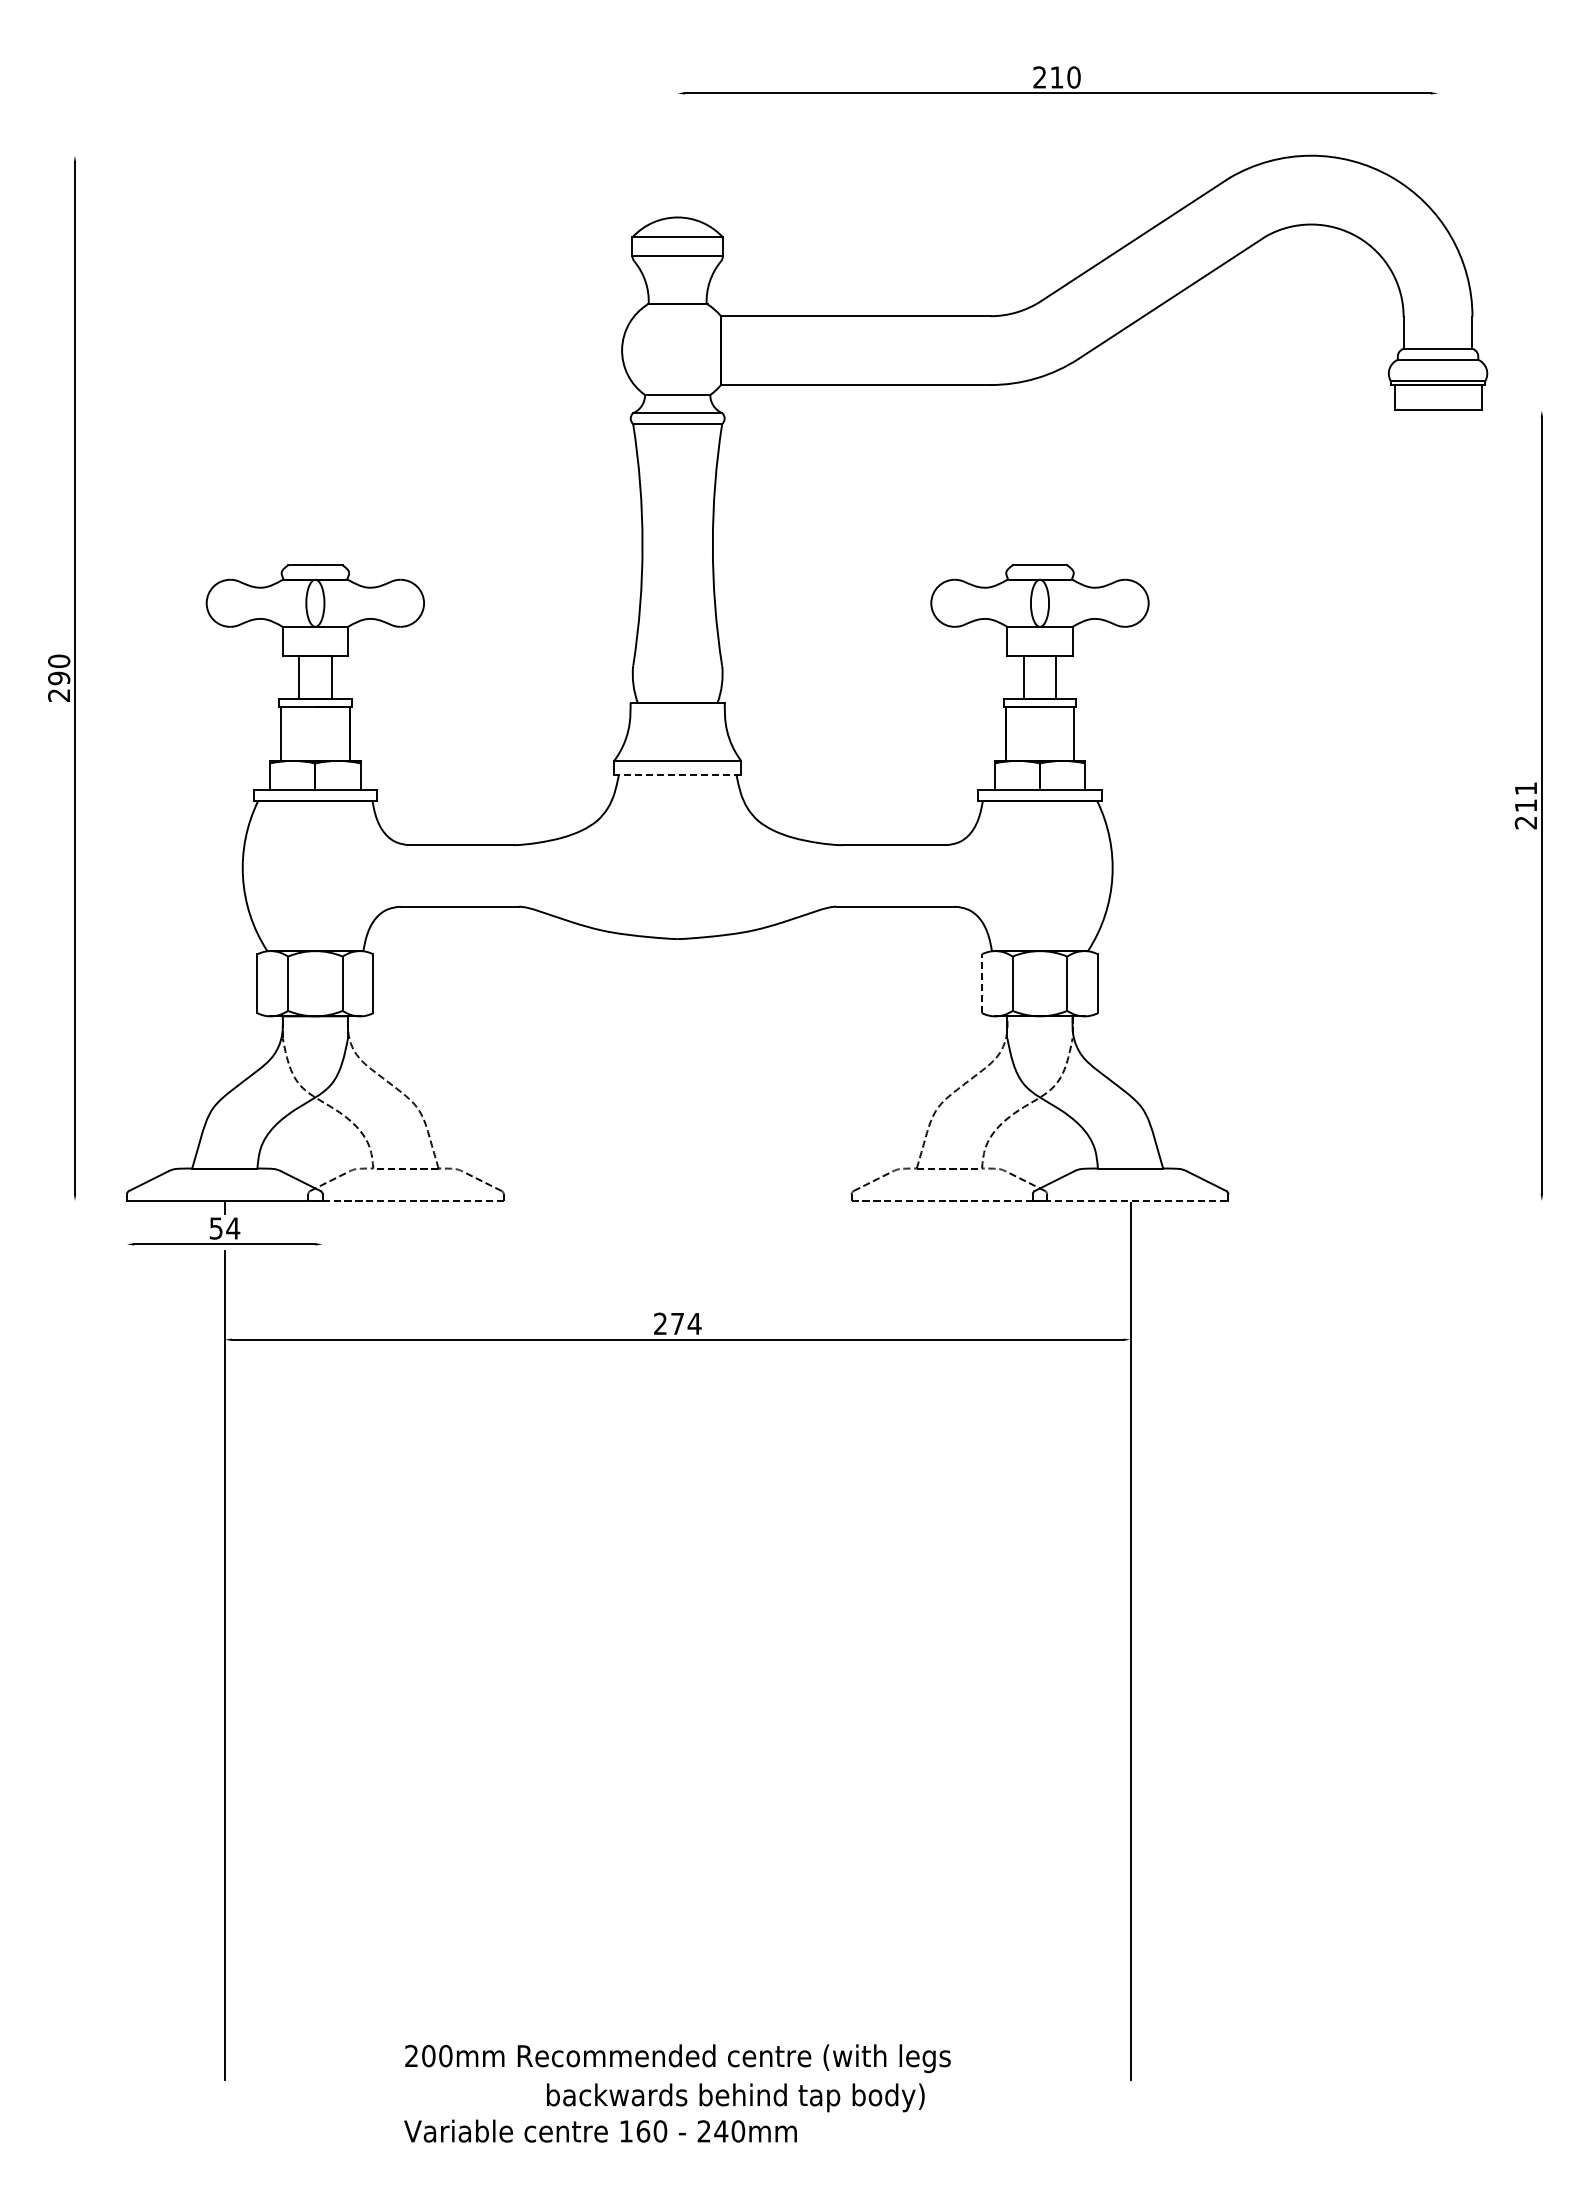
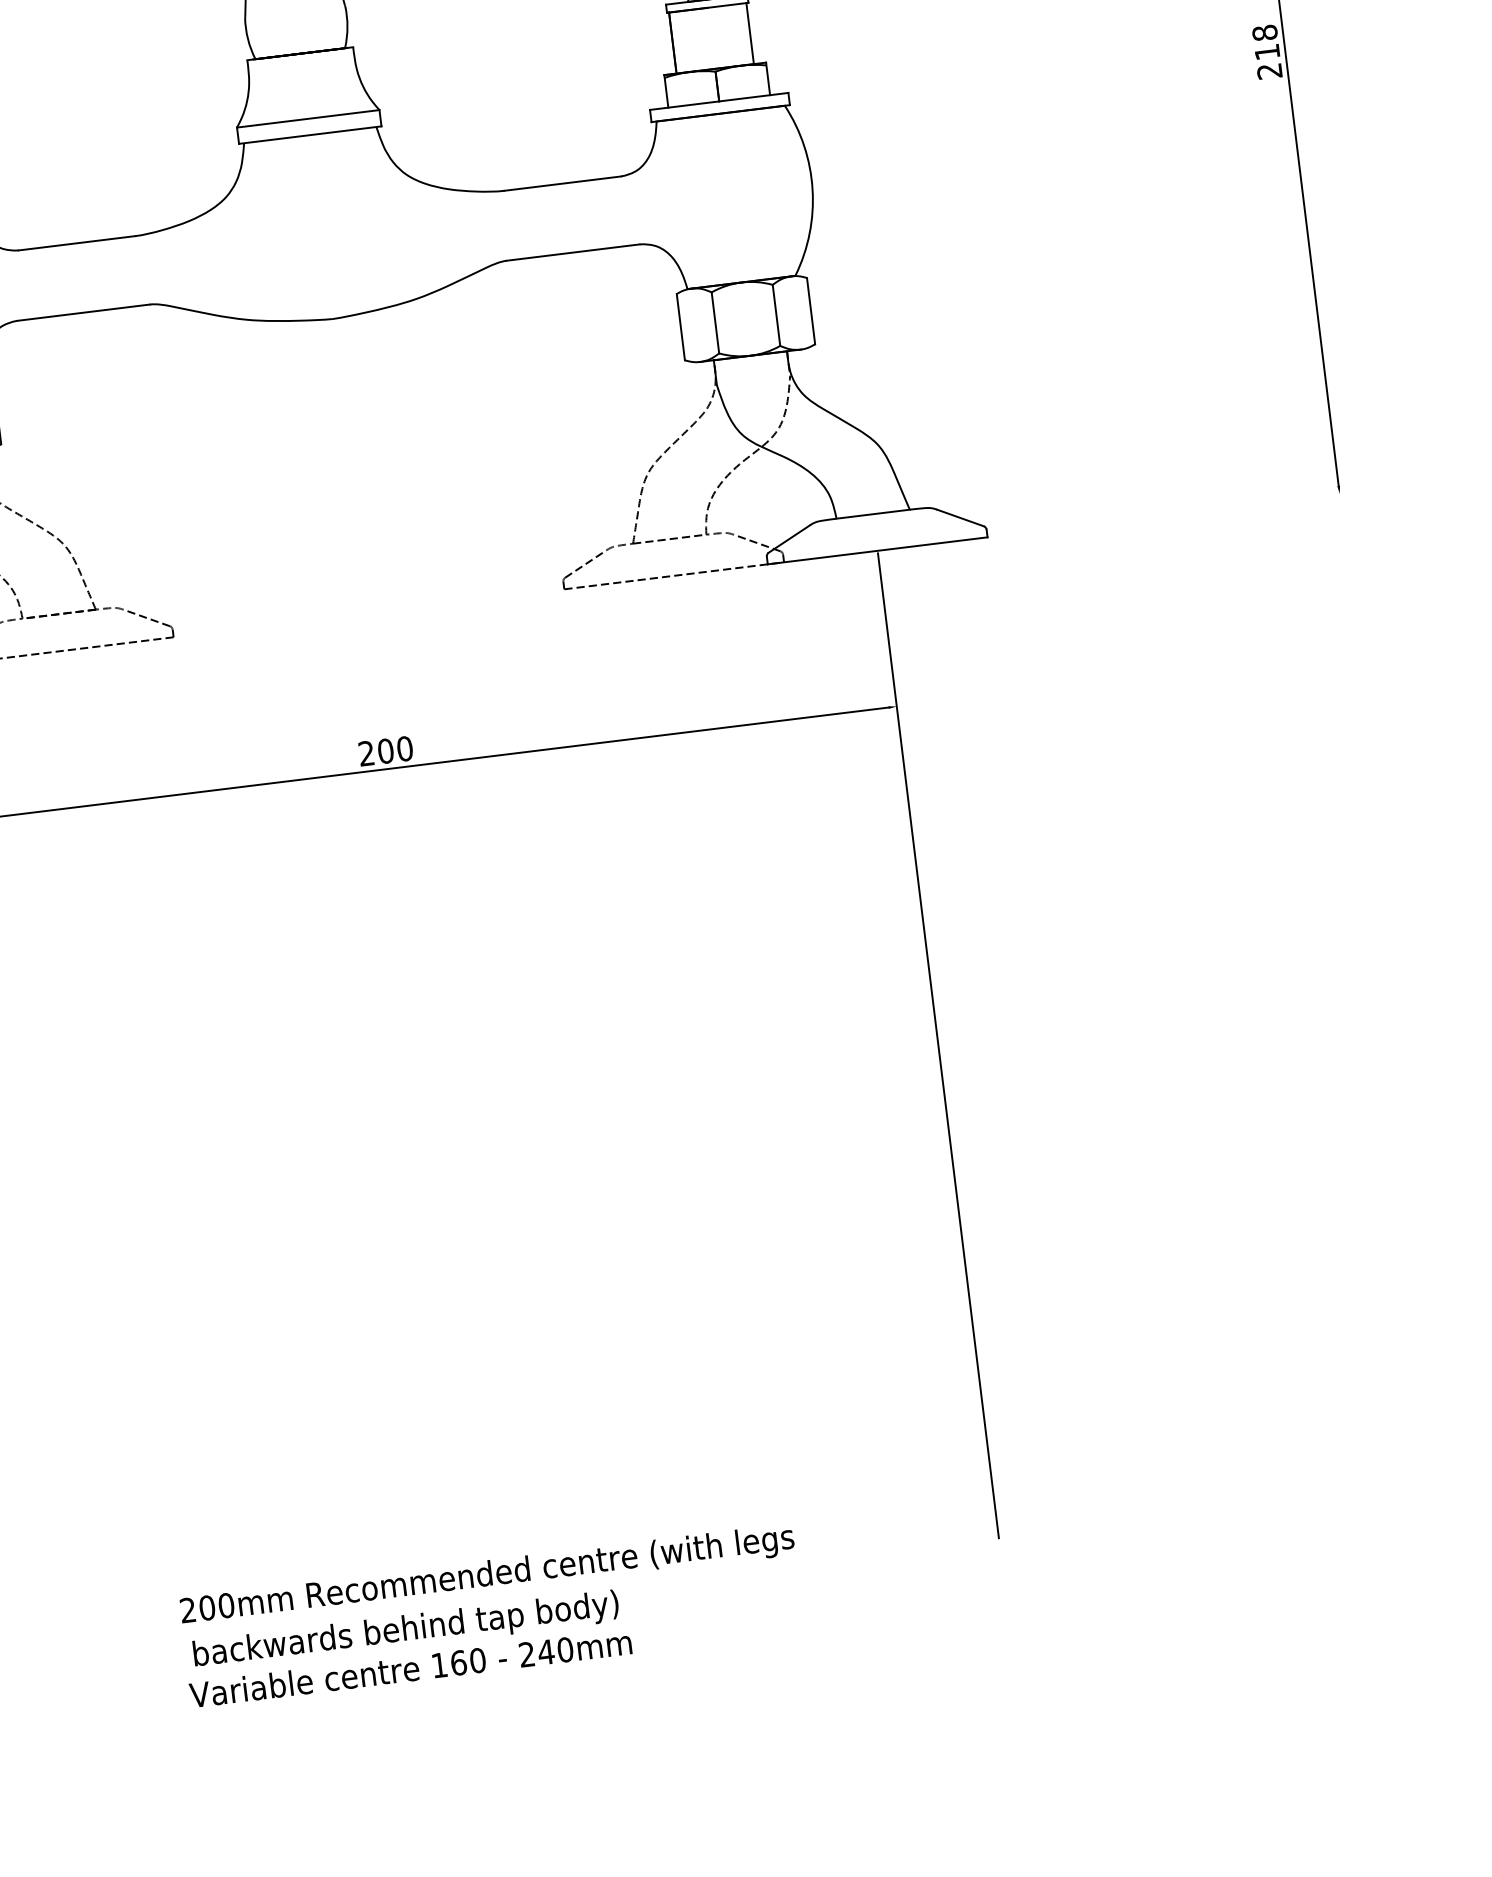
line: (677, 775) -> (310, 135), dashed -> solid
text: (1525, 788) -> (1264, 32), 211 -> 218
line: (982, 983) -> (681, 326), dashed -> solid
line: (1130, 1201) -> (877, 551), dashed -> solid
text: (686, 1323) -> (395, 749), 274 -> 200
text: (735, 2097) -> (405, 1630), moved

